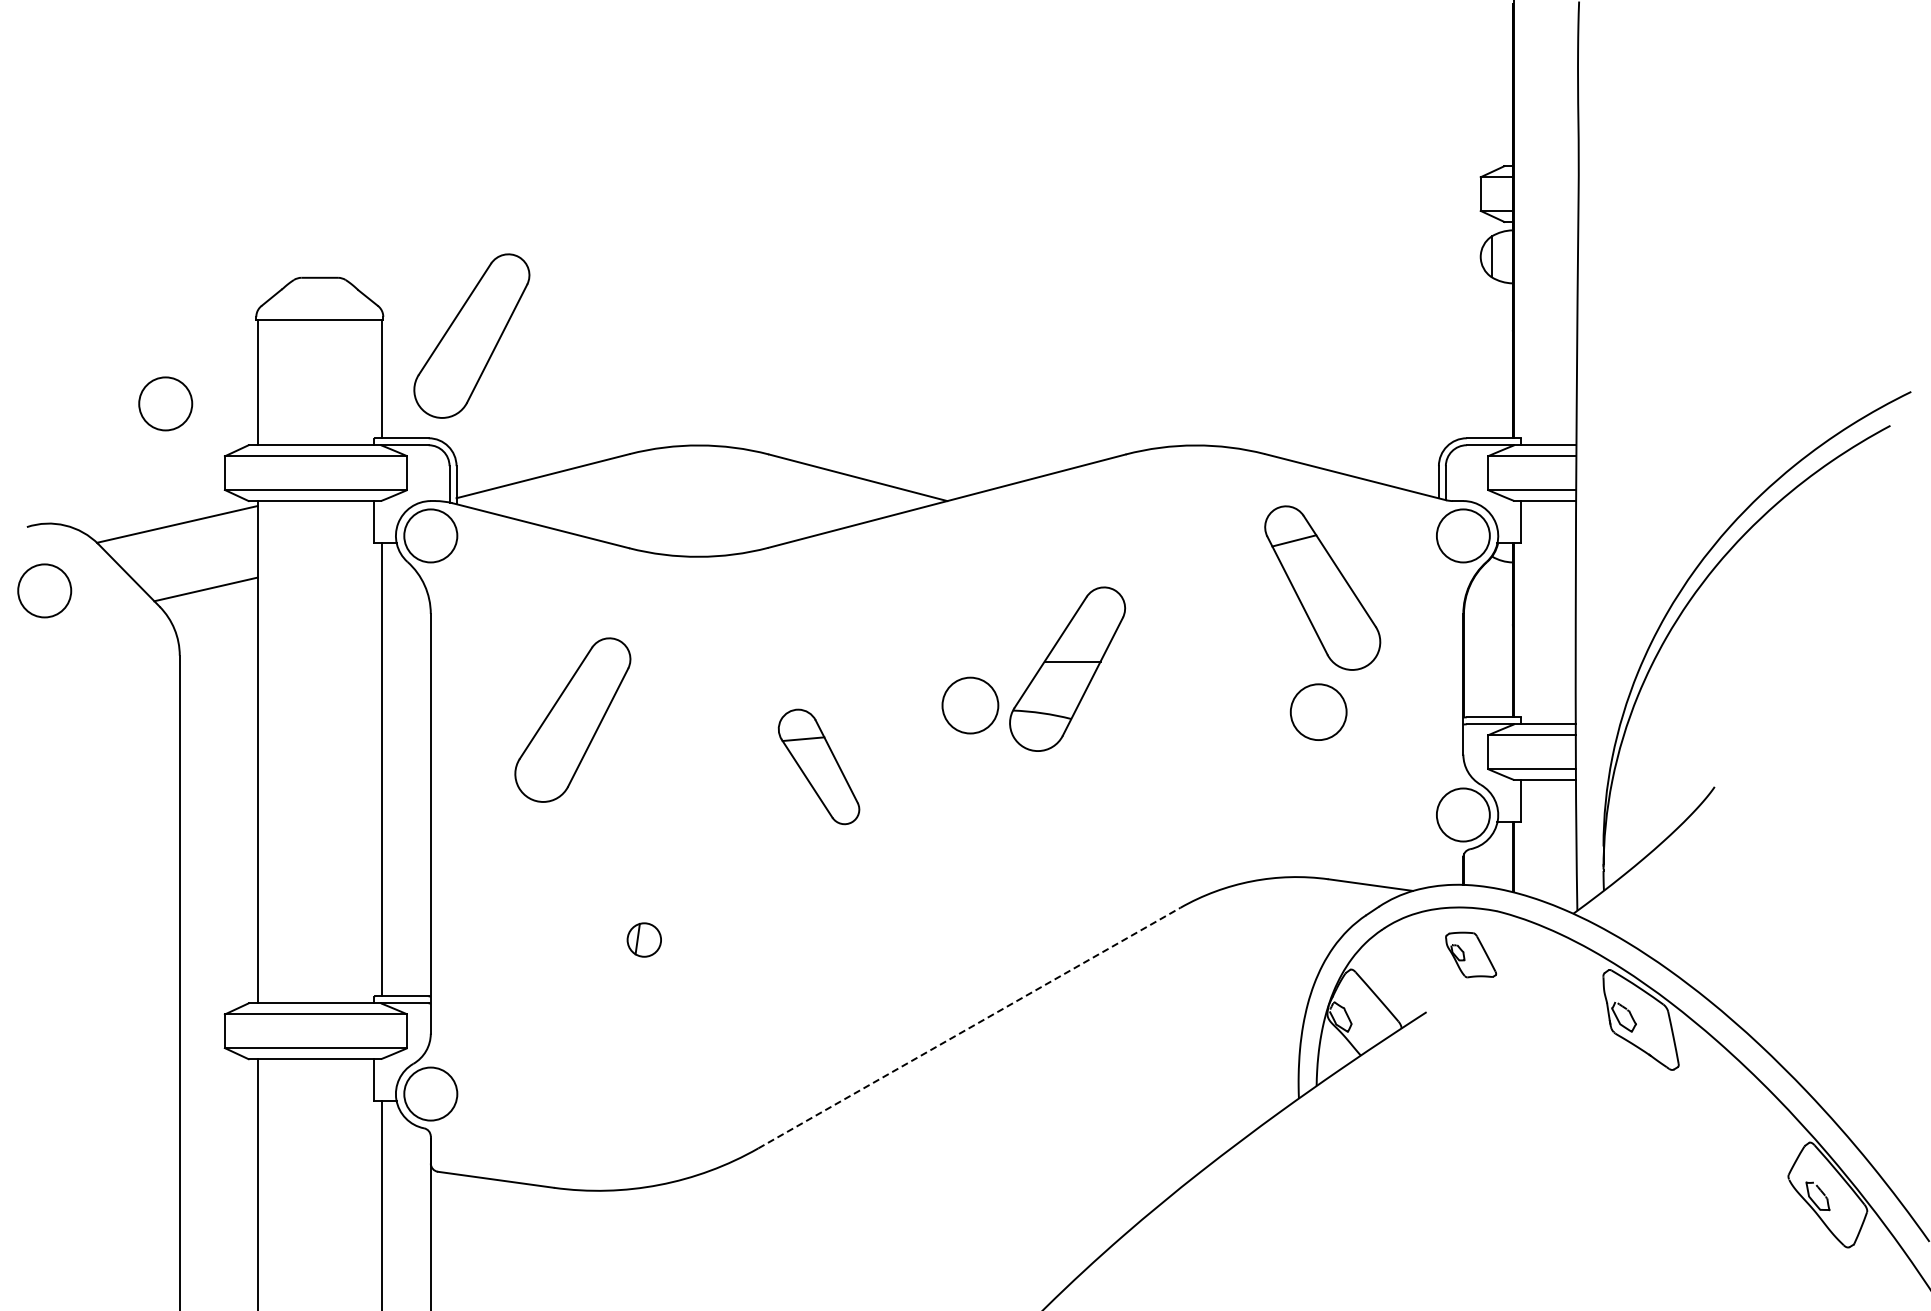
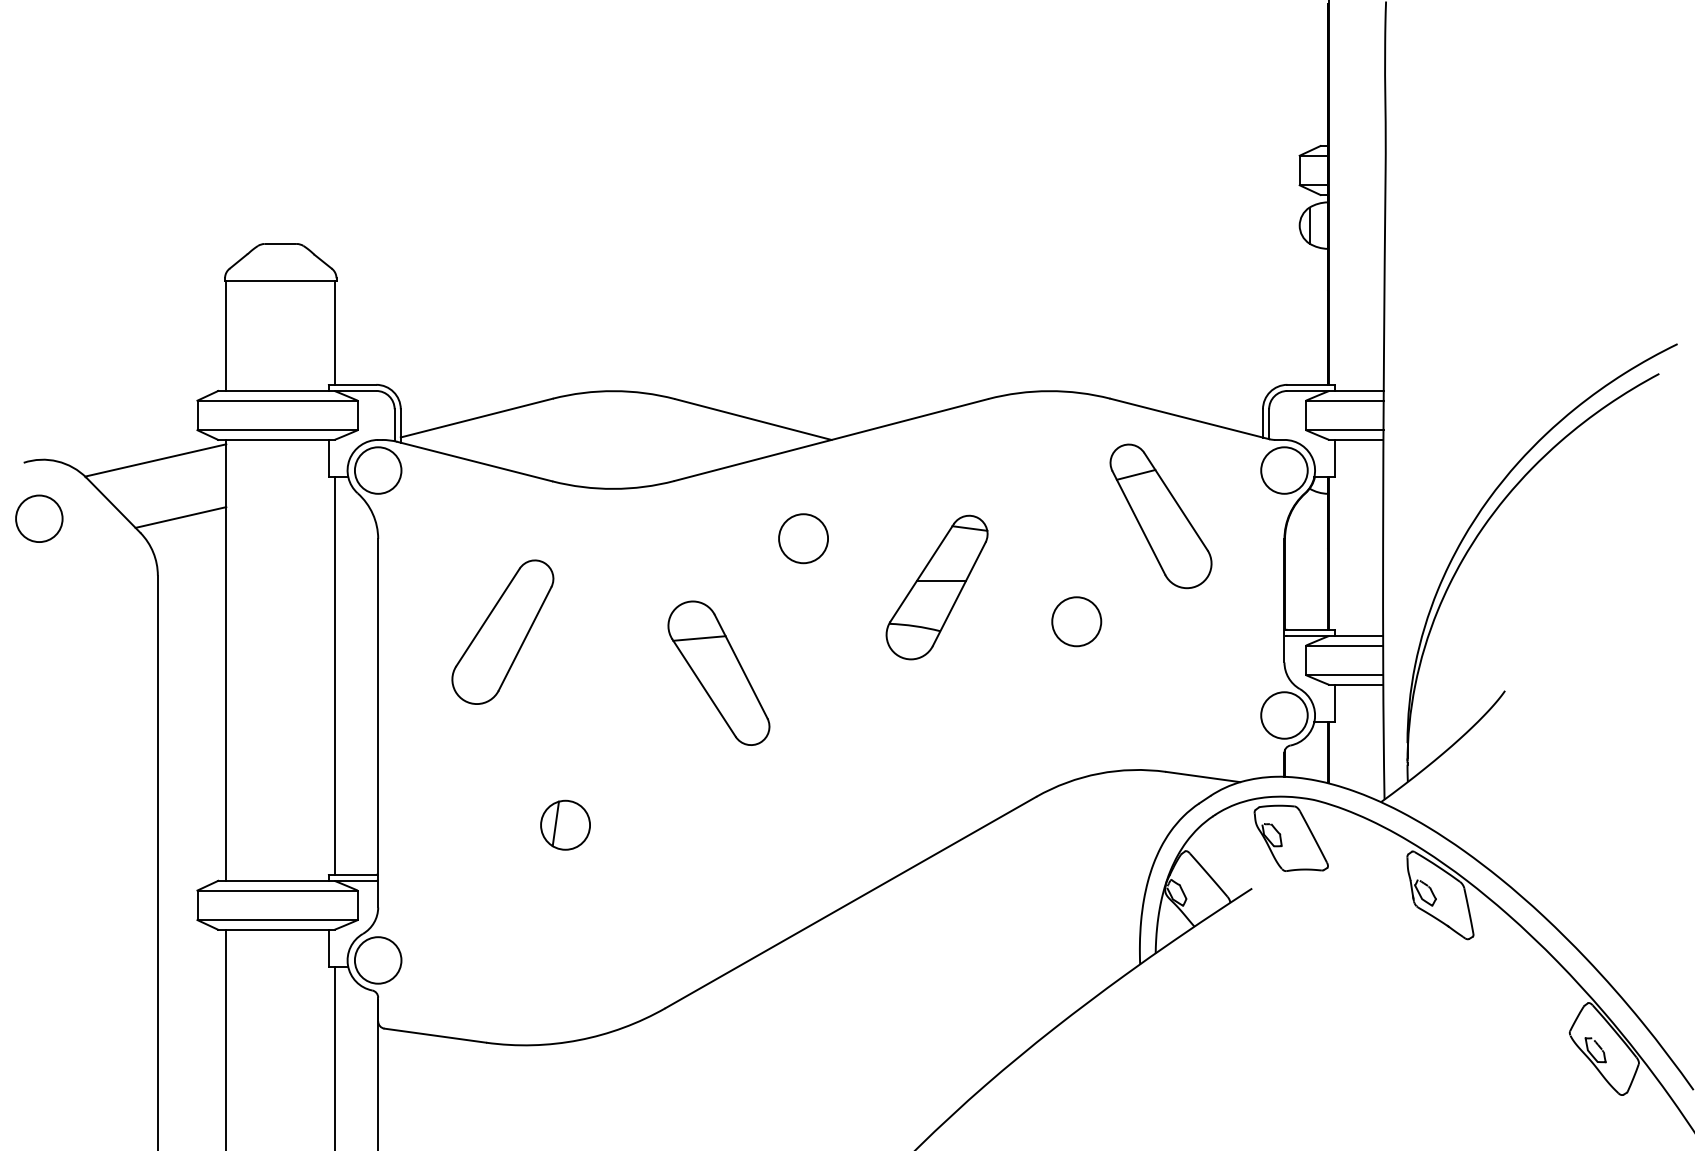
part: (471, 335) -> (413, 294), removed
circle: (165, 403) -> (145, 354), removed
line: (1104, 601) -> (969, 528), added
circle: (970, 705) -> (803, 538), moved
circle: (1318, 711) -> (1076, 621), moved
part: (818, 766) -> (718, 672), size x1.43
part: (644, 939) -> (565, 824), size x1.67
part: (1470, 954) -> (1290, 837), size x1.67
line: (969, 1028) -> (851, 902), dashed -> solid

